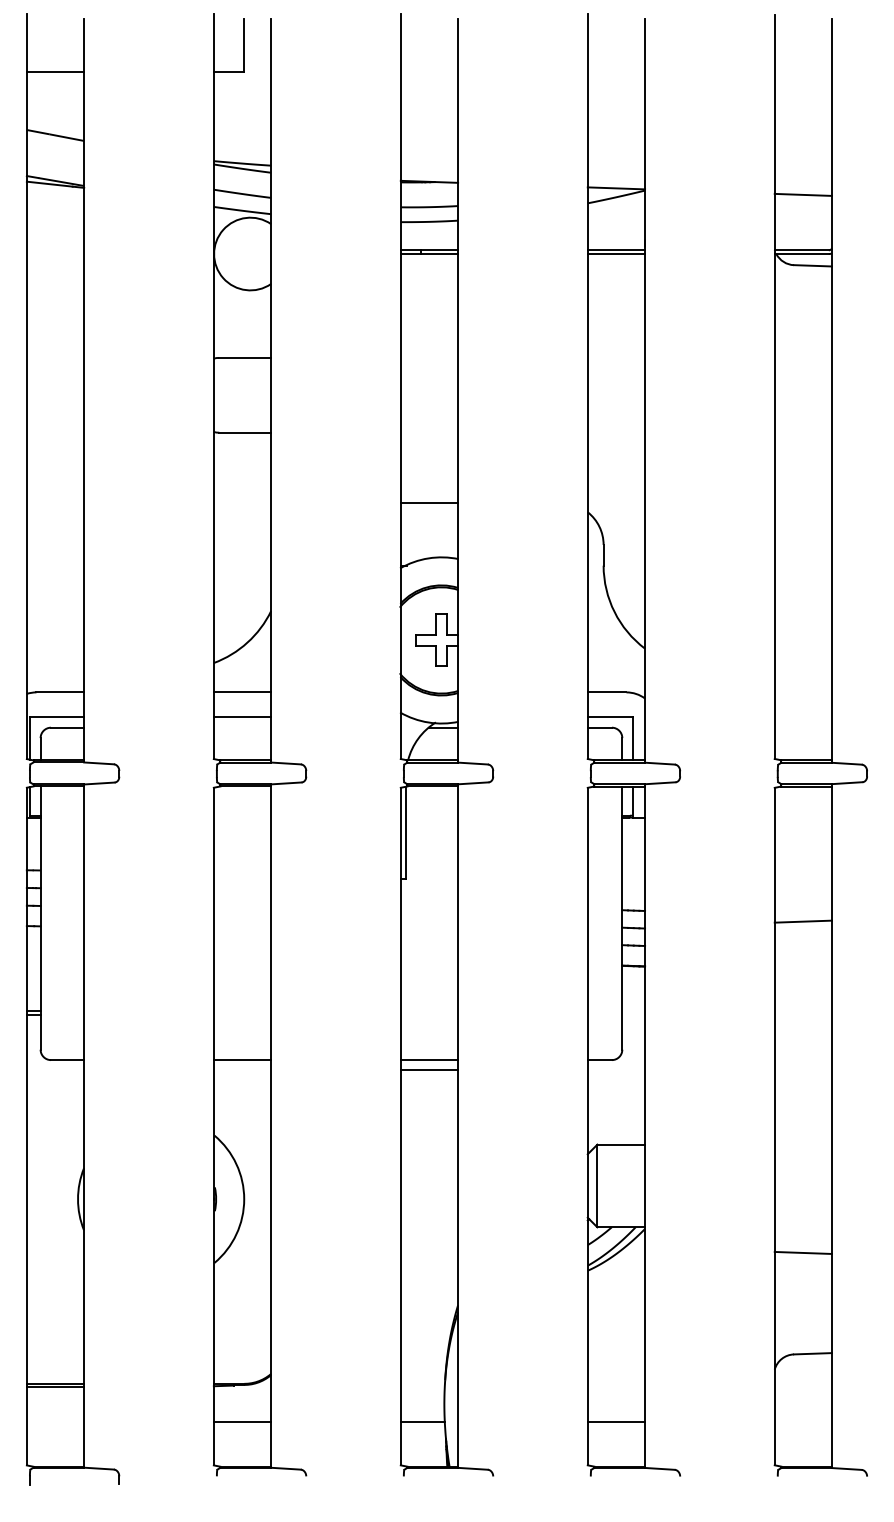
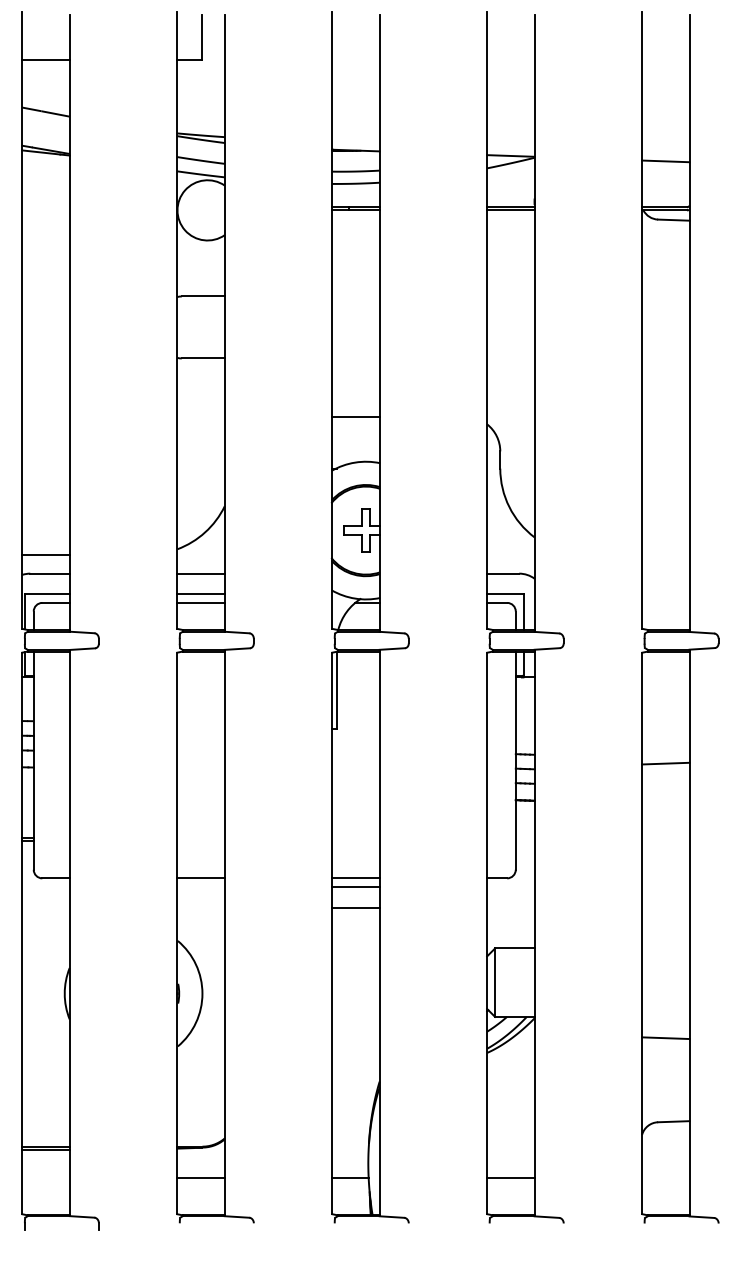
line: (55, 669) -> (46, 554), added
line: (242, 727) -> (201, 602), added
line: (429, 1095) -> (355, 907), added

